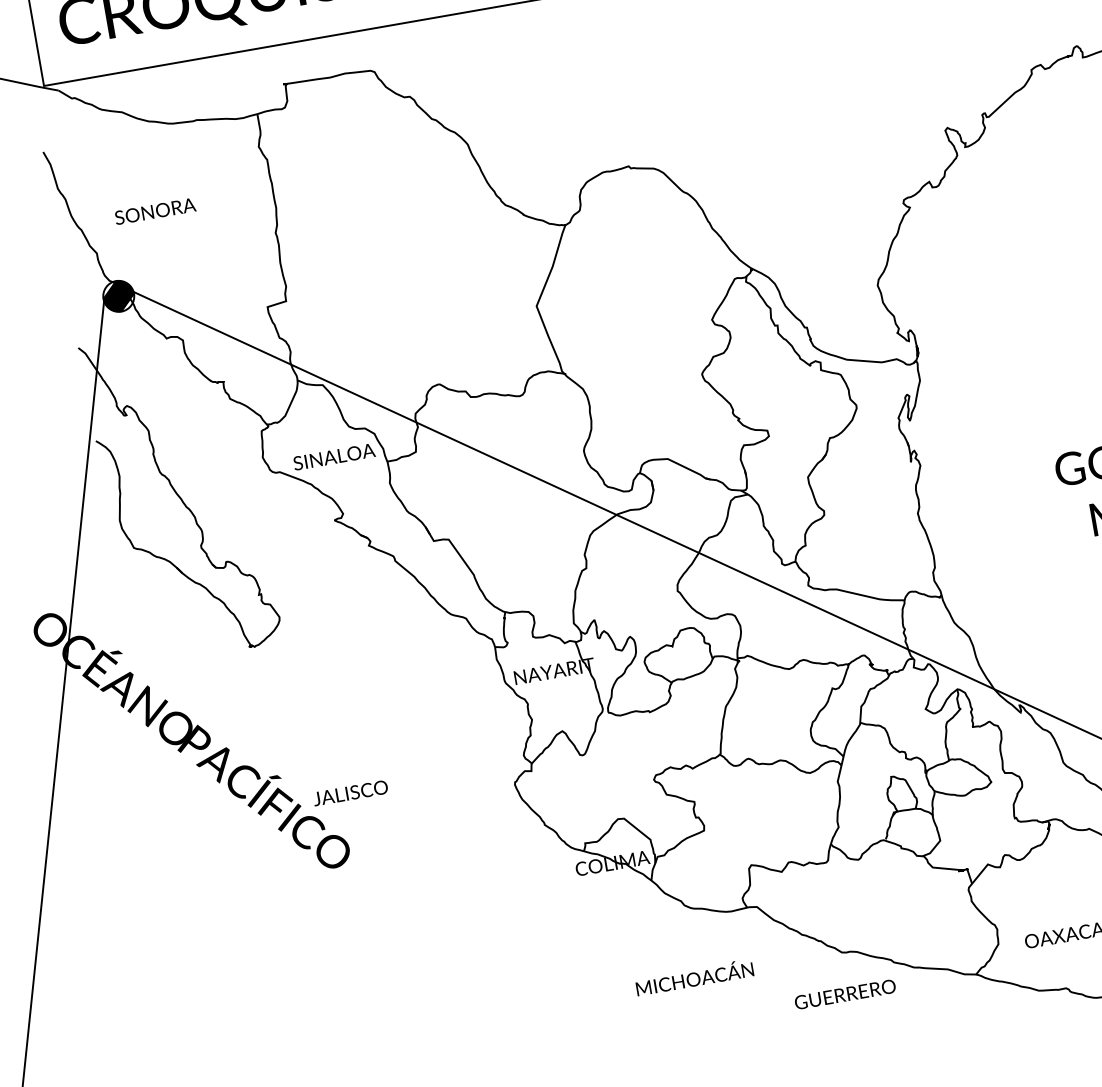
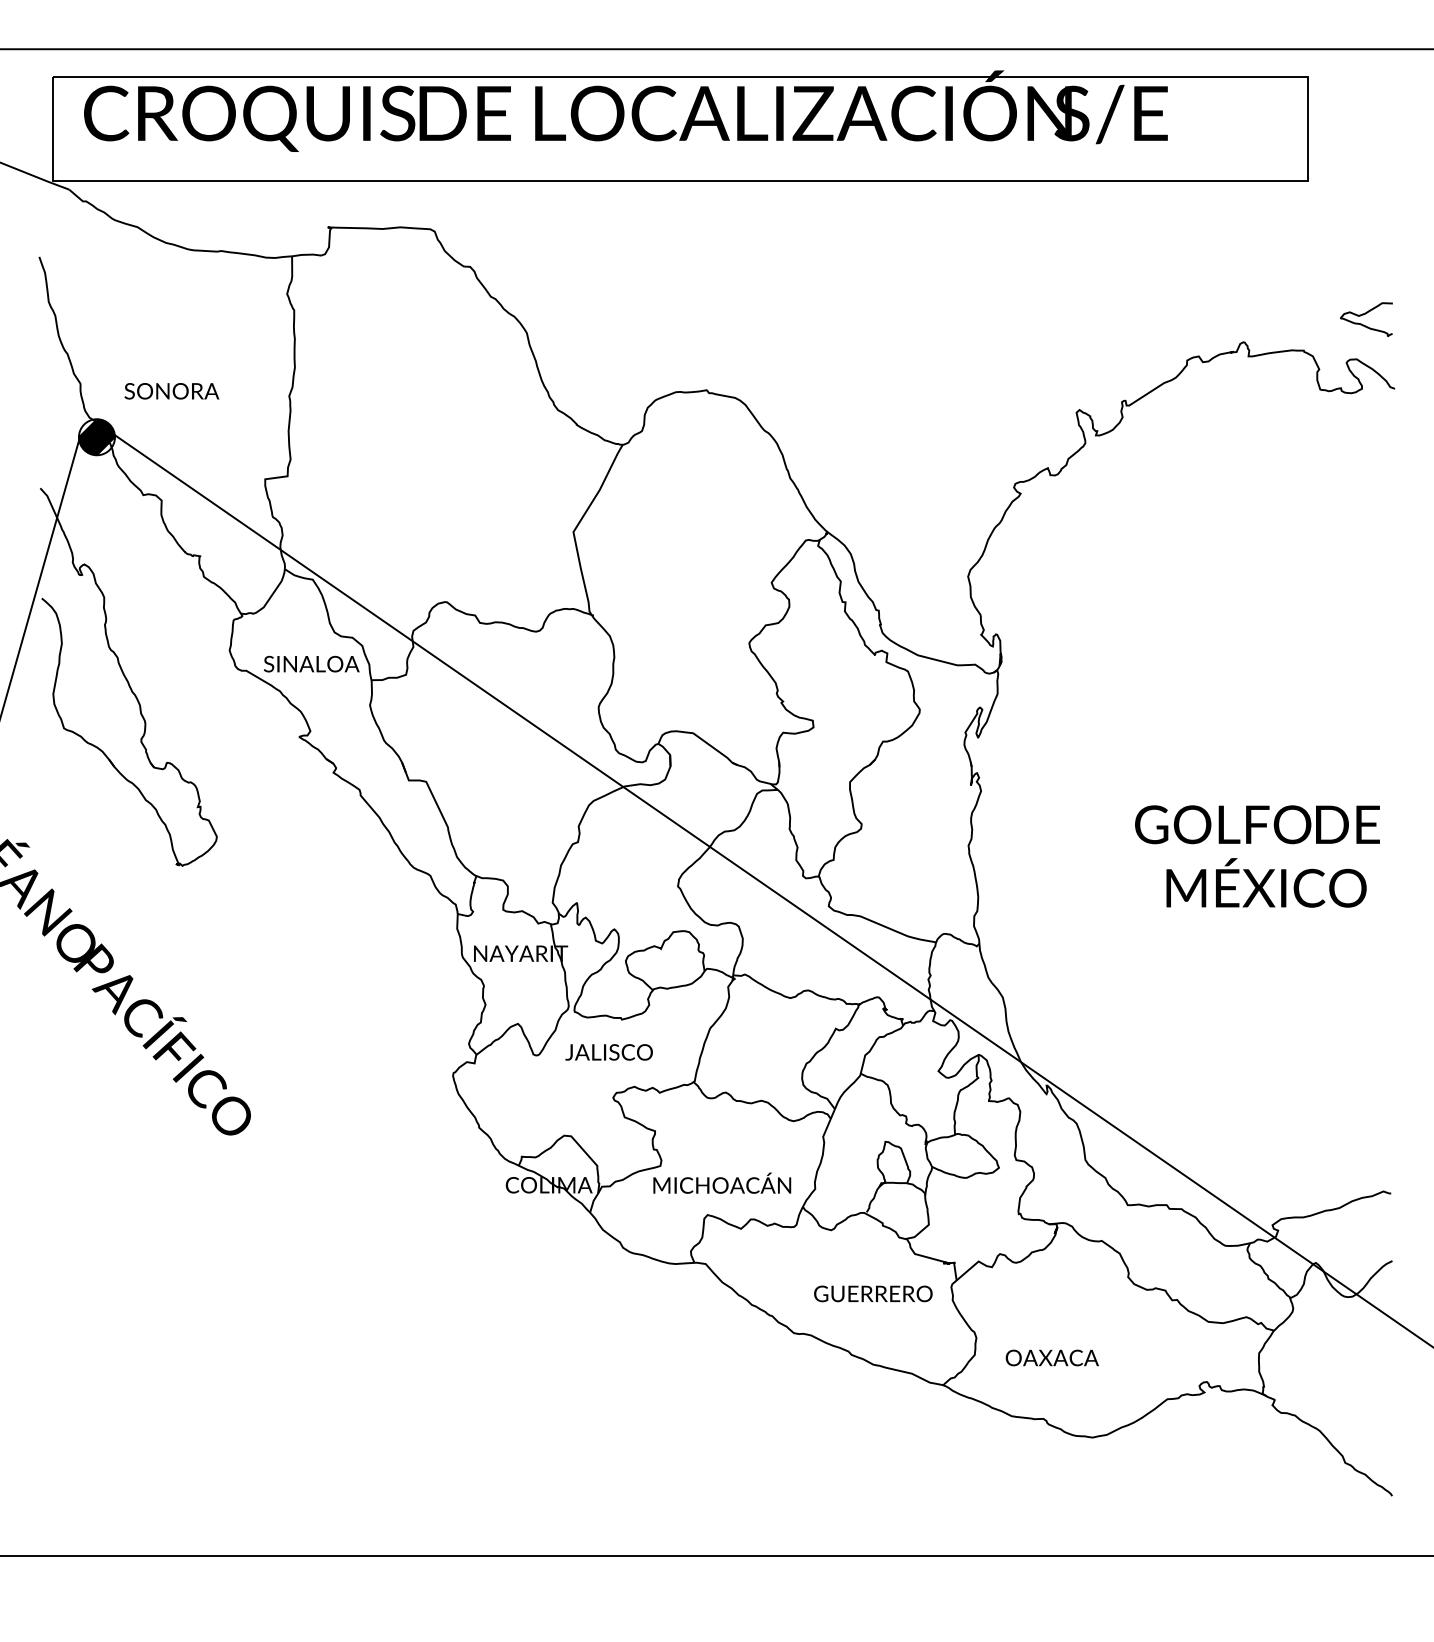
text: (155, 211) -> (171, 391), moved
text: (350, 793) -> (608, 1052), moved
text: (694, 976) -> (722, 1182), moved
text: (845, 994) -> (873, 1293), moved

